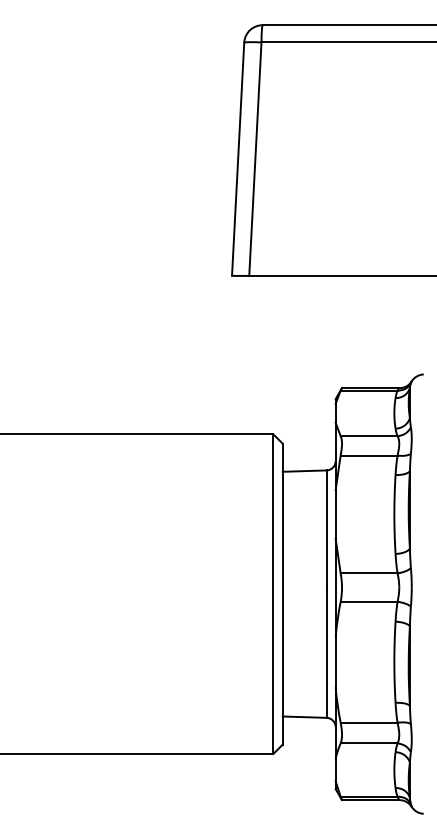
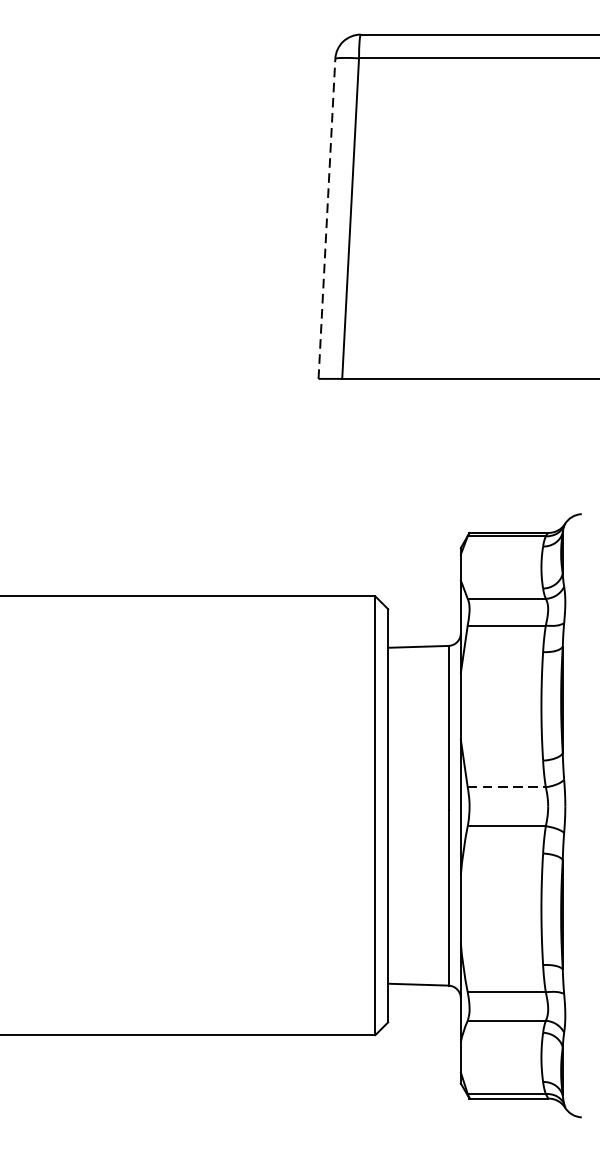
line: (238, 159) -> (327, 219), solid -> dashed
line: (369, 573) -> (507, 787), solid -> dashed

